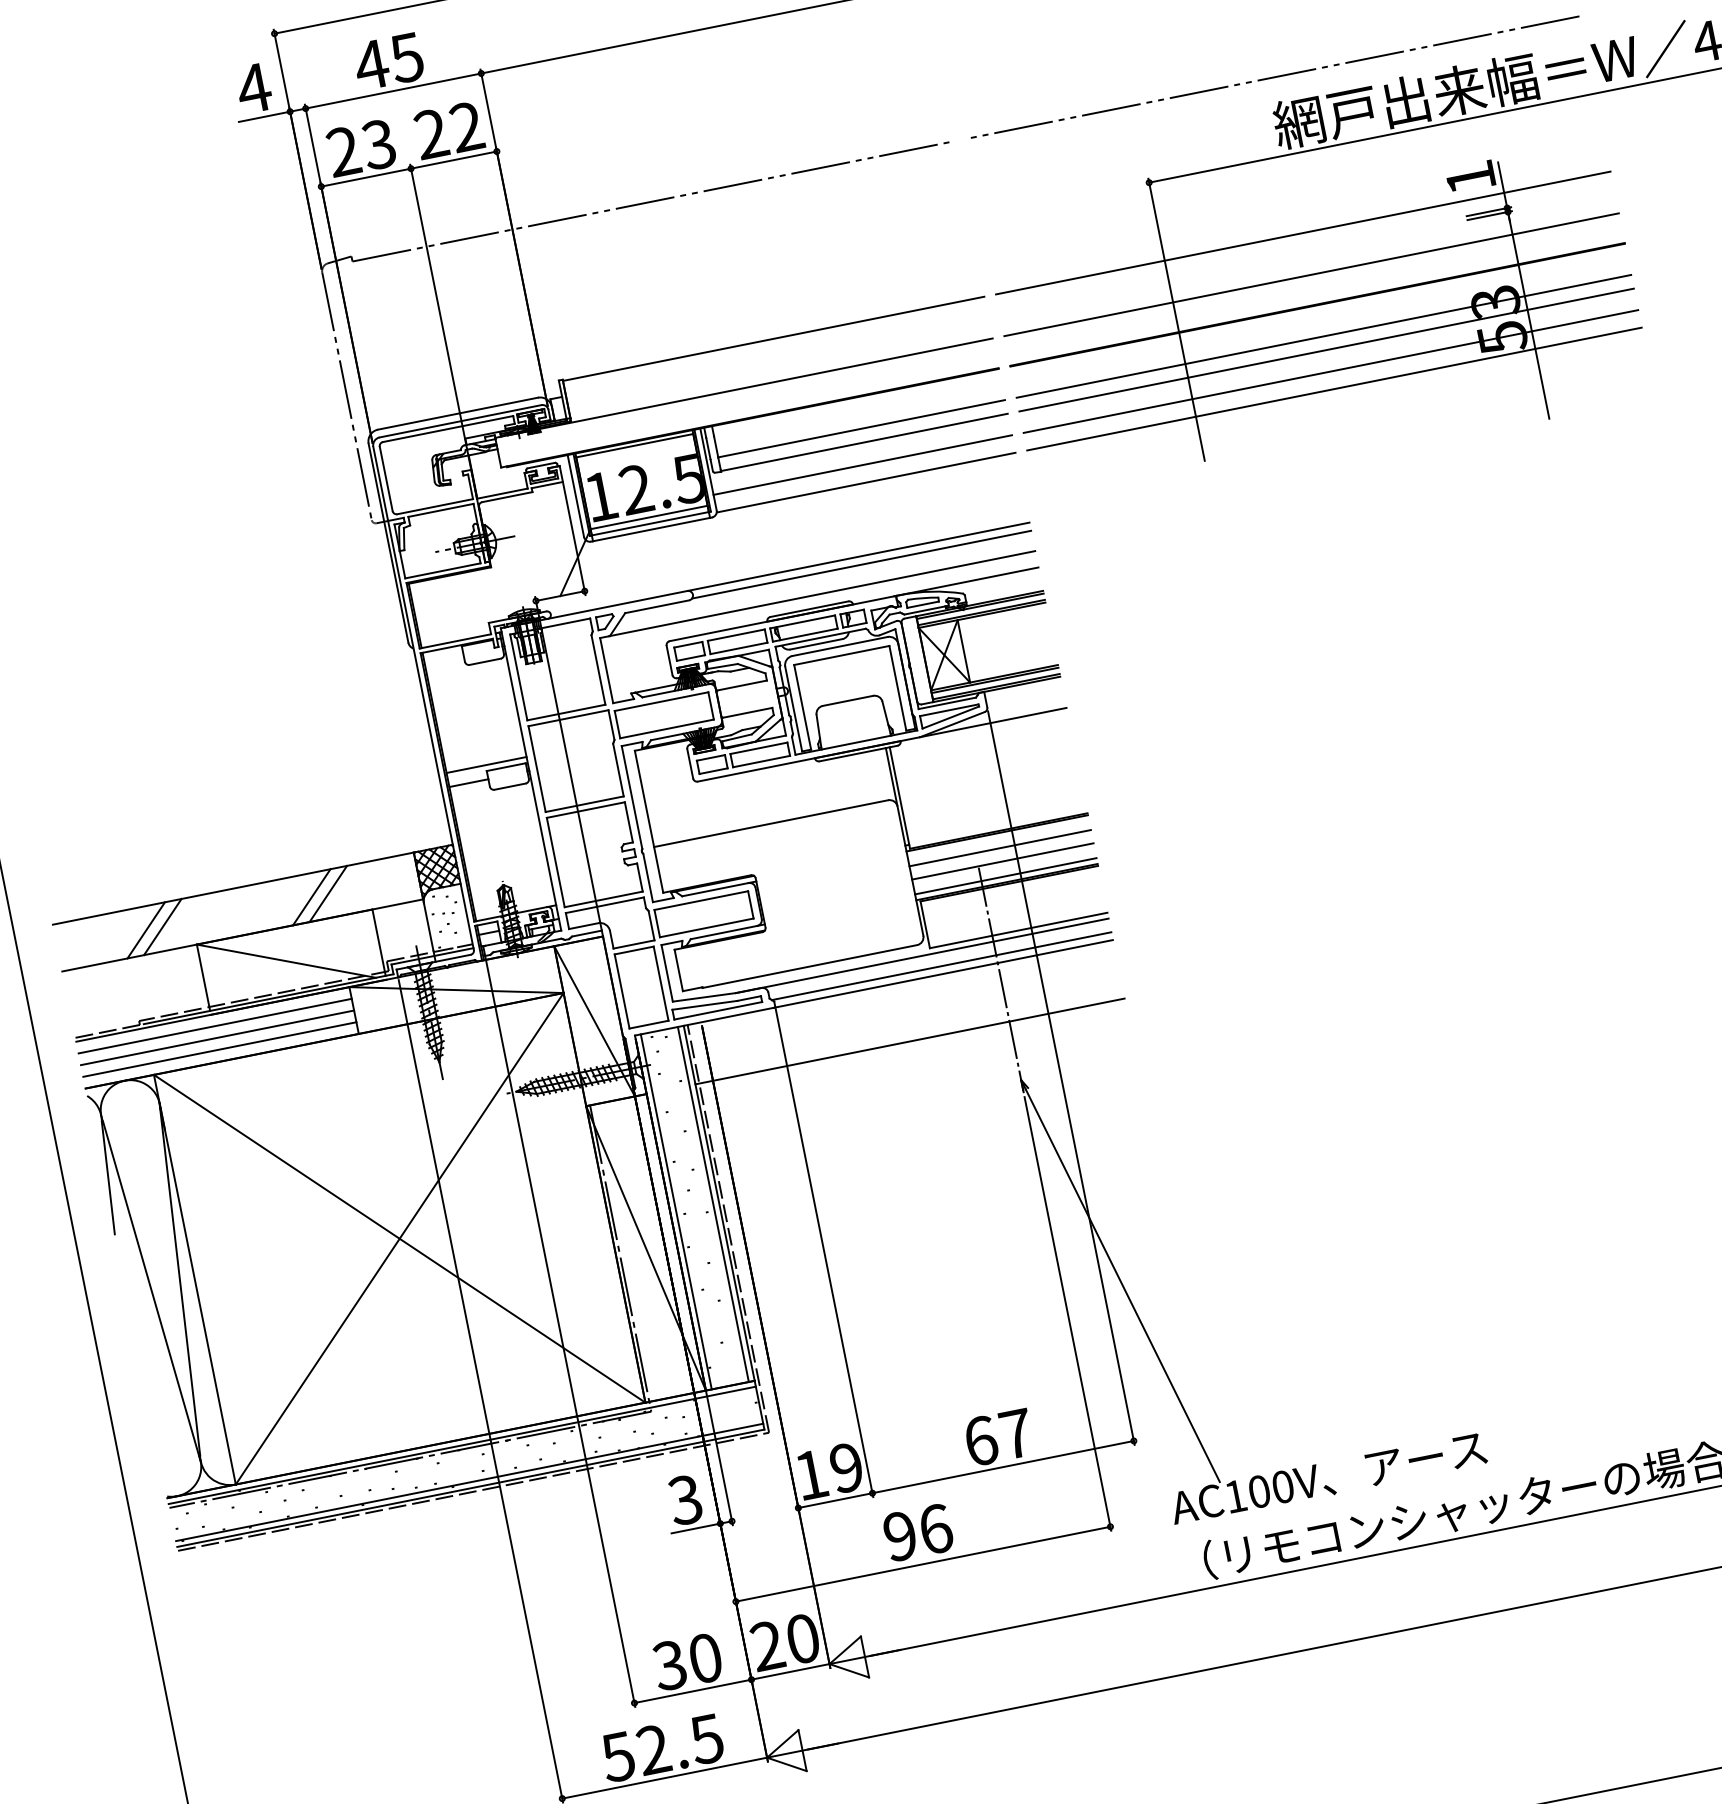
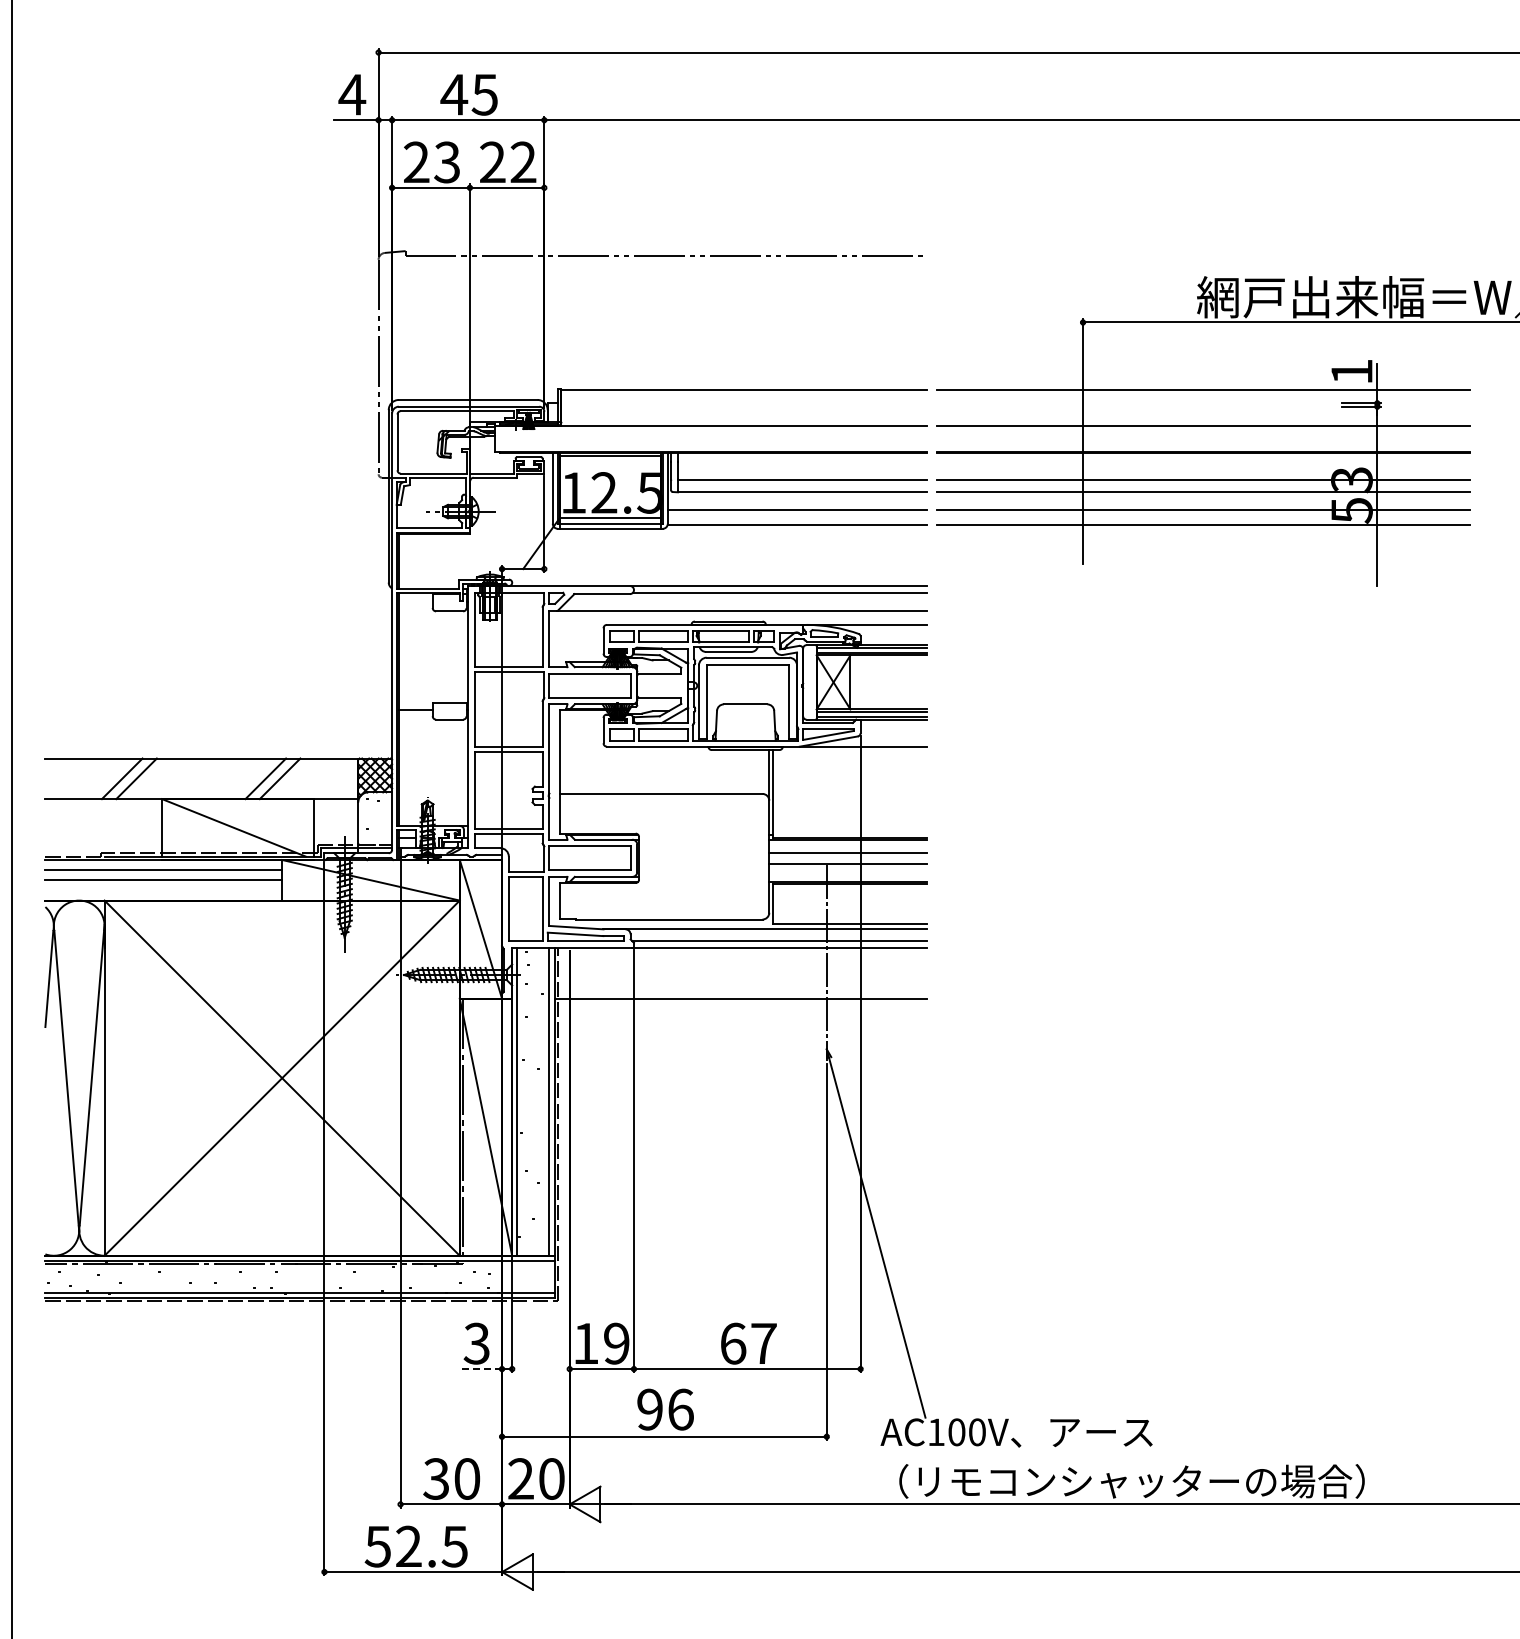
line: (1274, 77) -> (1205, 255), removed
line: (486, 764) -> (433, 697), removed
line: (1005, 875) -> (847, 876), removed
line: (219, 1049) -> (163, 890), removed
line: (695, 1529) -> (480, 1369), solid -> dashed

